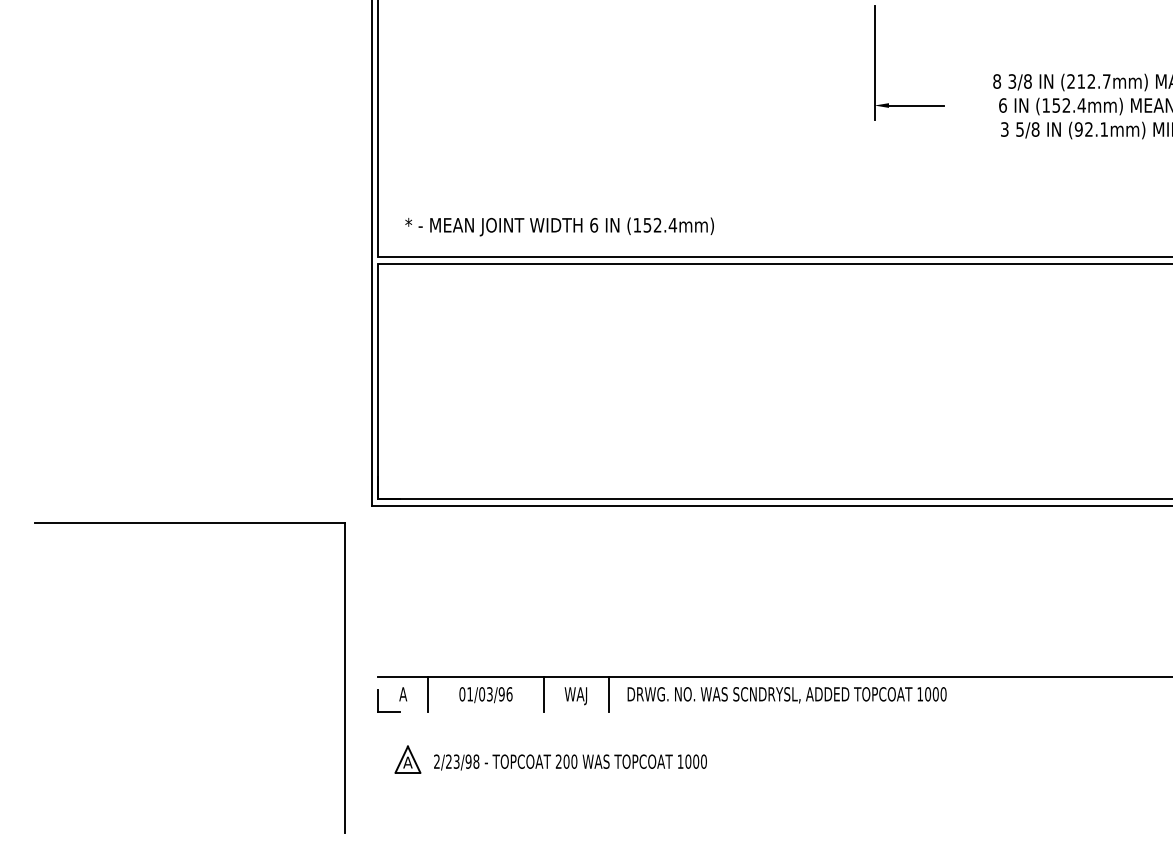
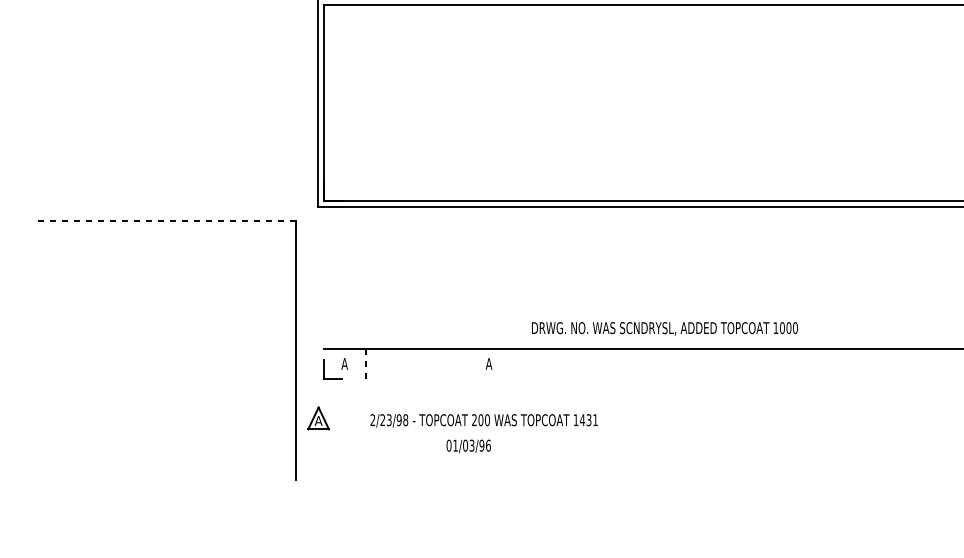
line: (190, 523) -> (167, 221), solid -> dashed
line: (428, 694) -> (365, 364), solid -> dashed
line: (543, 694) -> (461, 364), removed
line: (608, 694) -> (515, 364), removed
text: (485, 695) -> (468, 446), moved
text: (786, 695) -> (664, 329), moved
text: (575, 696) -> (488, 365), WAJ -> A
part: (407, 759) -> (318, 418), moved
text: (695, 761) -> (588, 420), 1000 -> 1431

